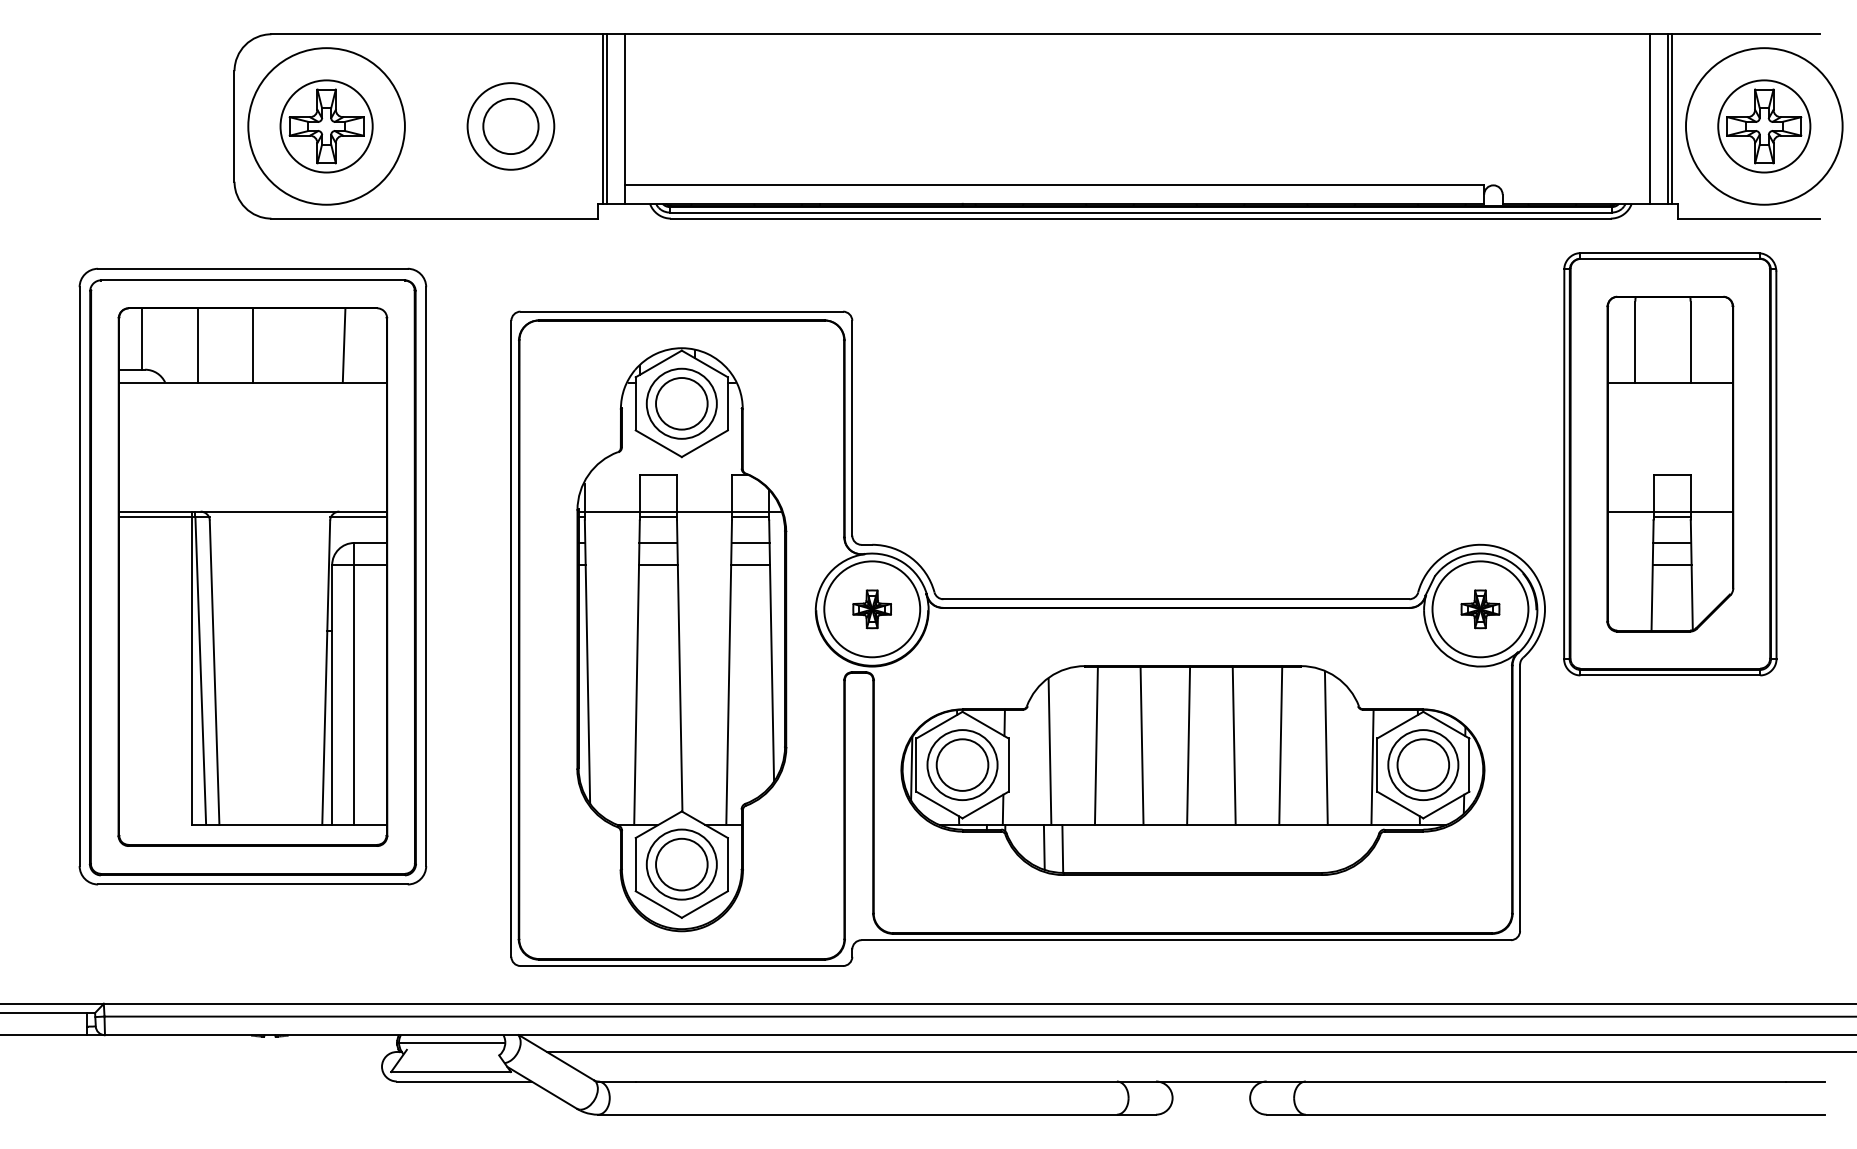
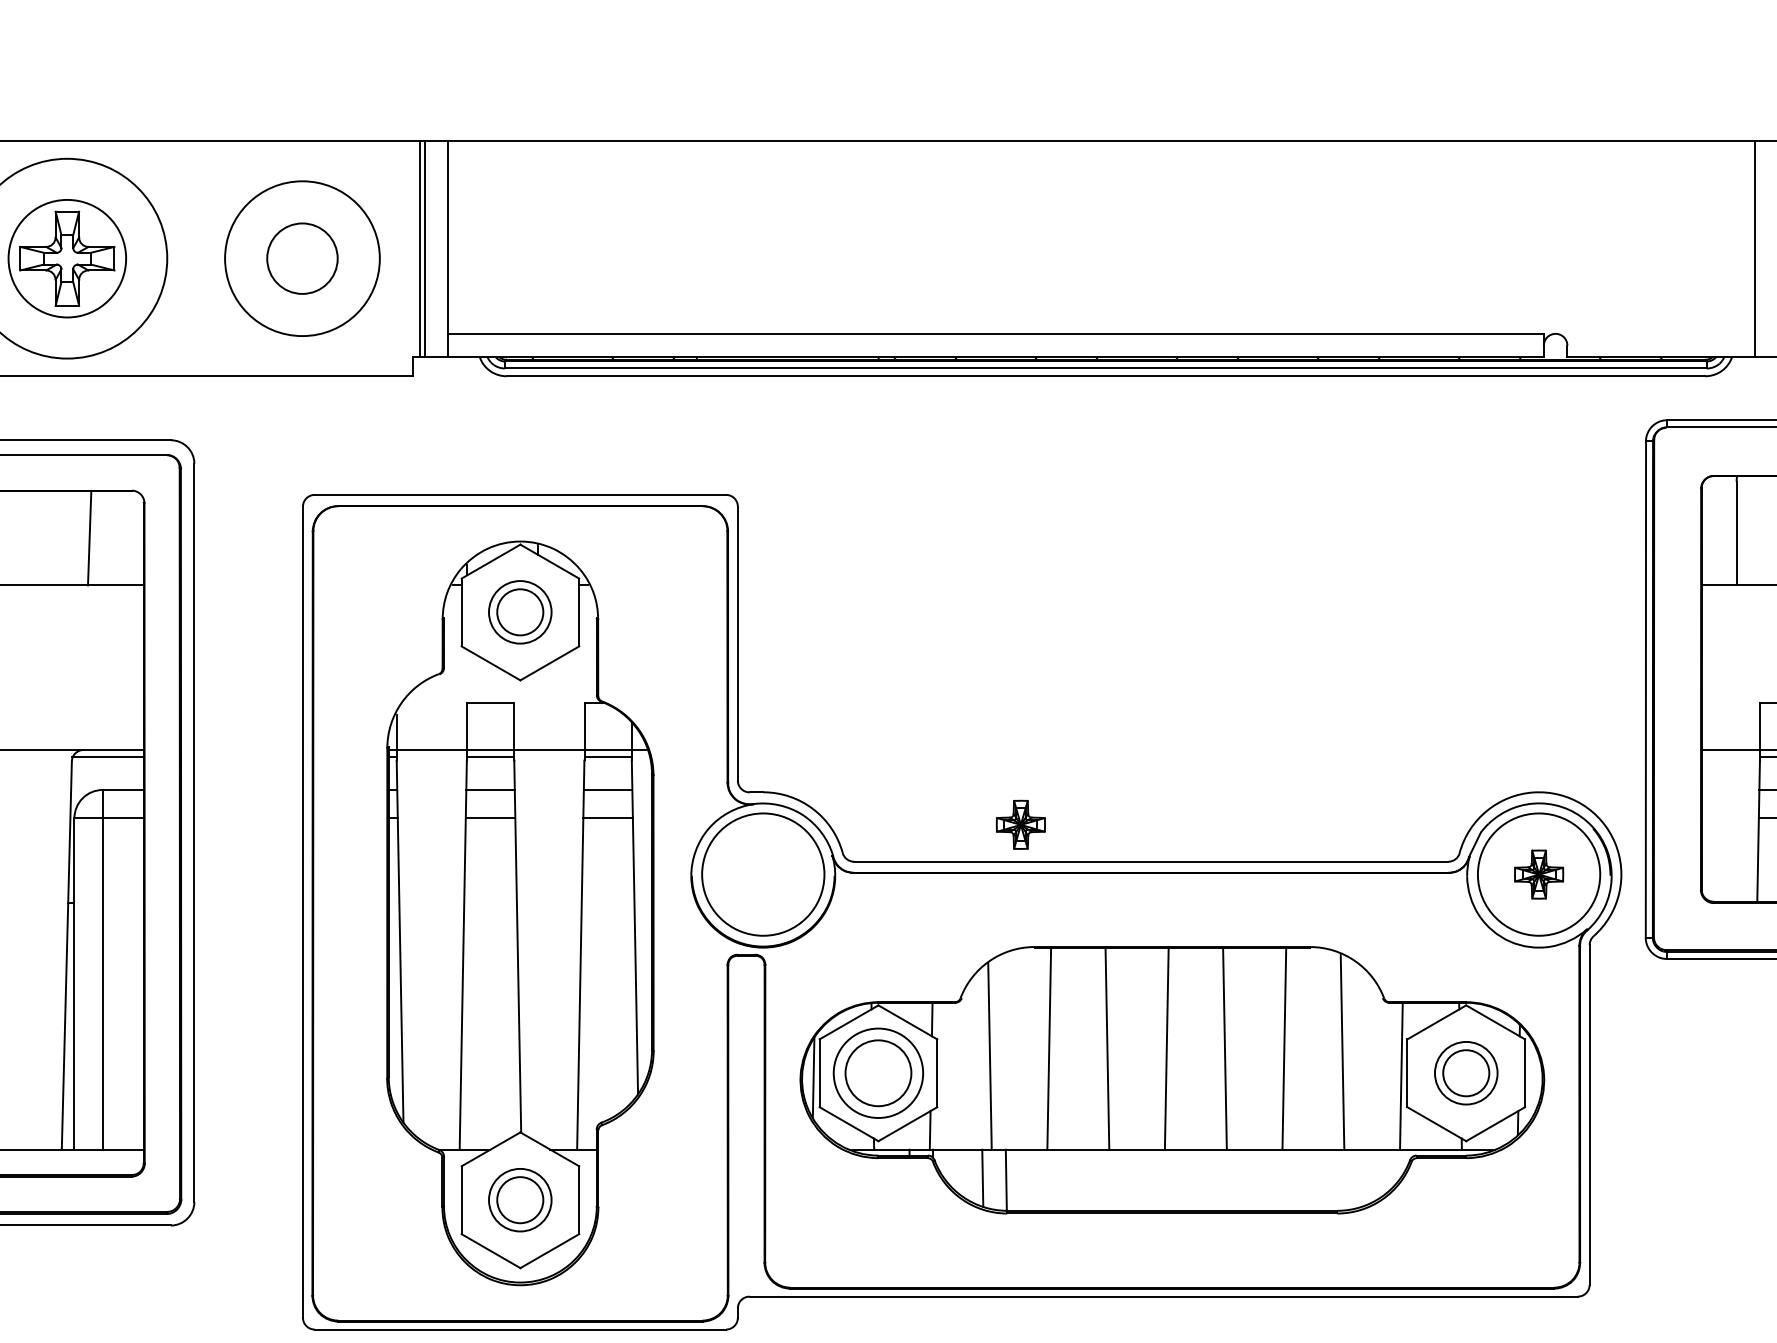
circle: (510, 126) -> (301, 258), size x1.4
part: (681, 403) -> (519, 612), size x0.7
part: (871, 609) -> (1019, 825), moved
part: (1423, 764) -> (1466, 1072), size x0.7
part: (681, 864) -> (519, 1200), size x0.7

